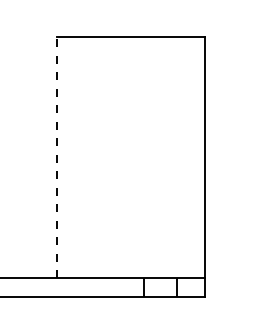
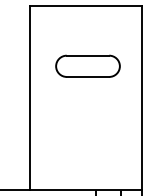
part: (133, 115) -> (87, 65), added
line: (57, 157) -> (29, 98), dashed -> solid

